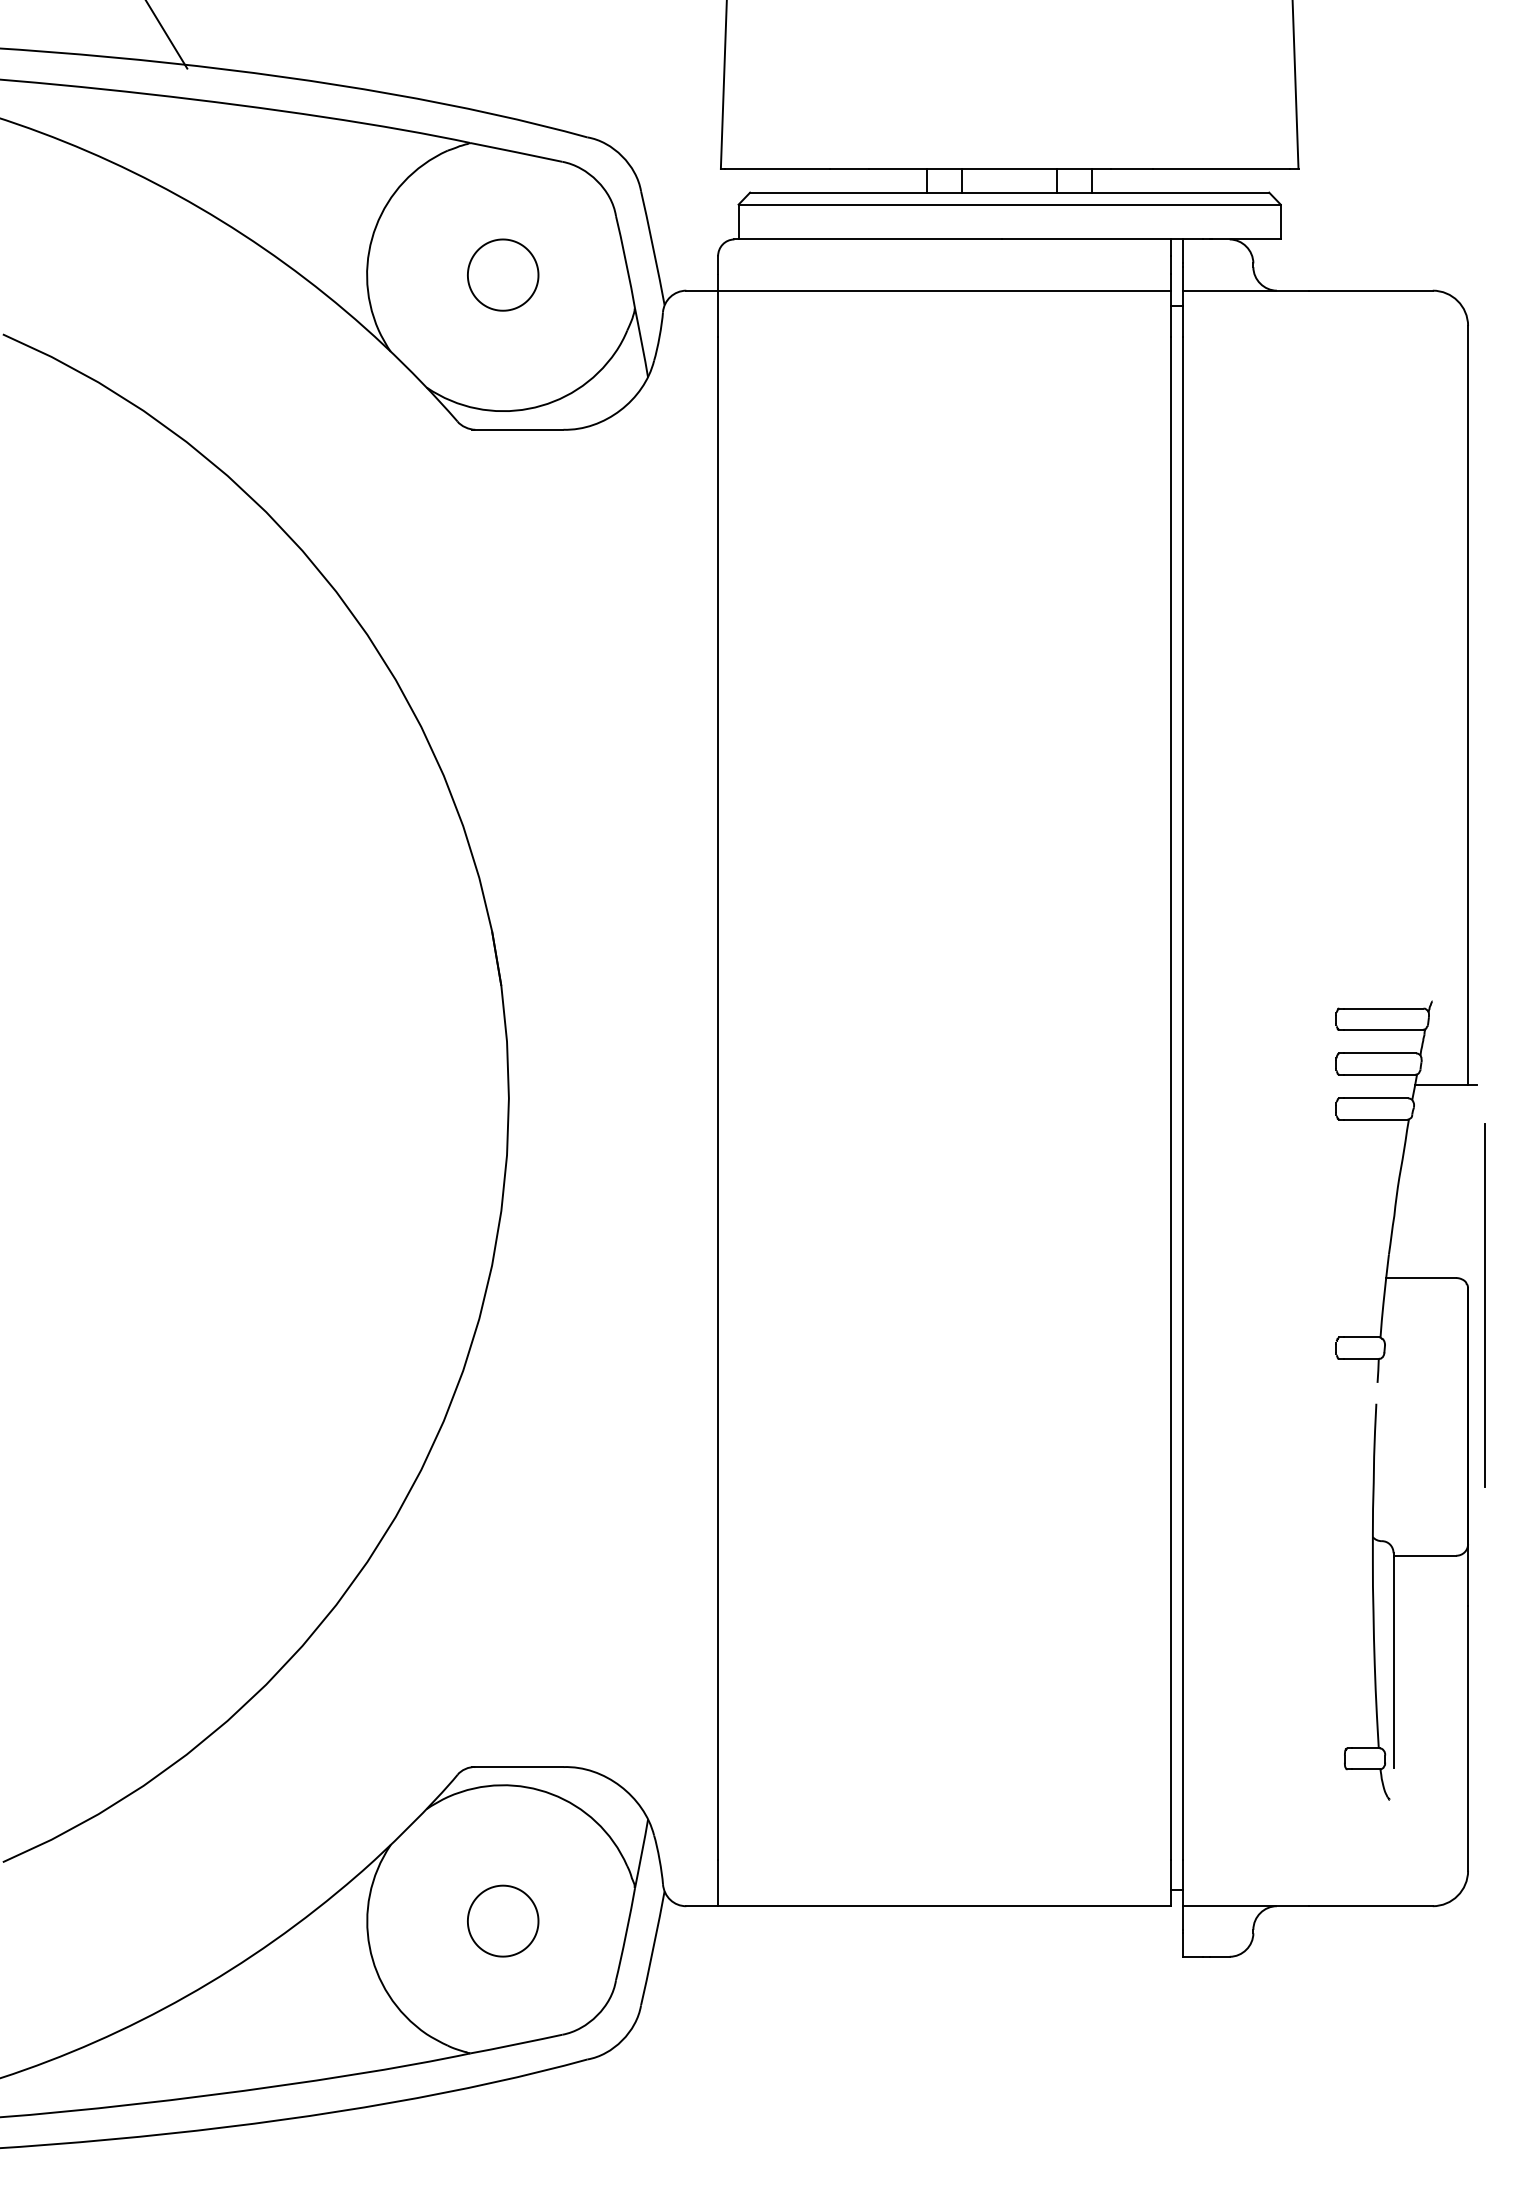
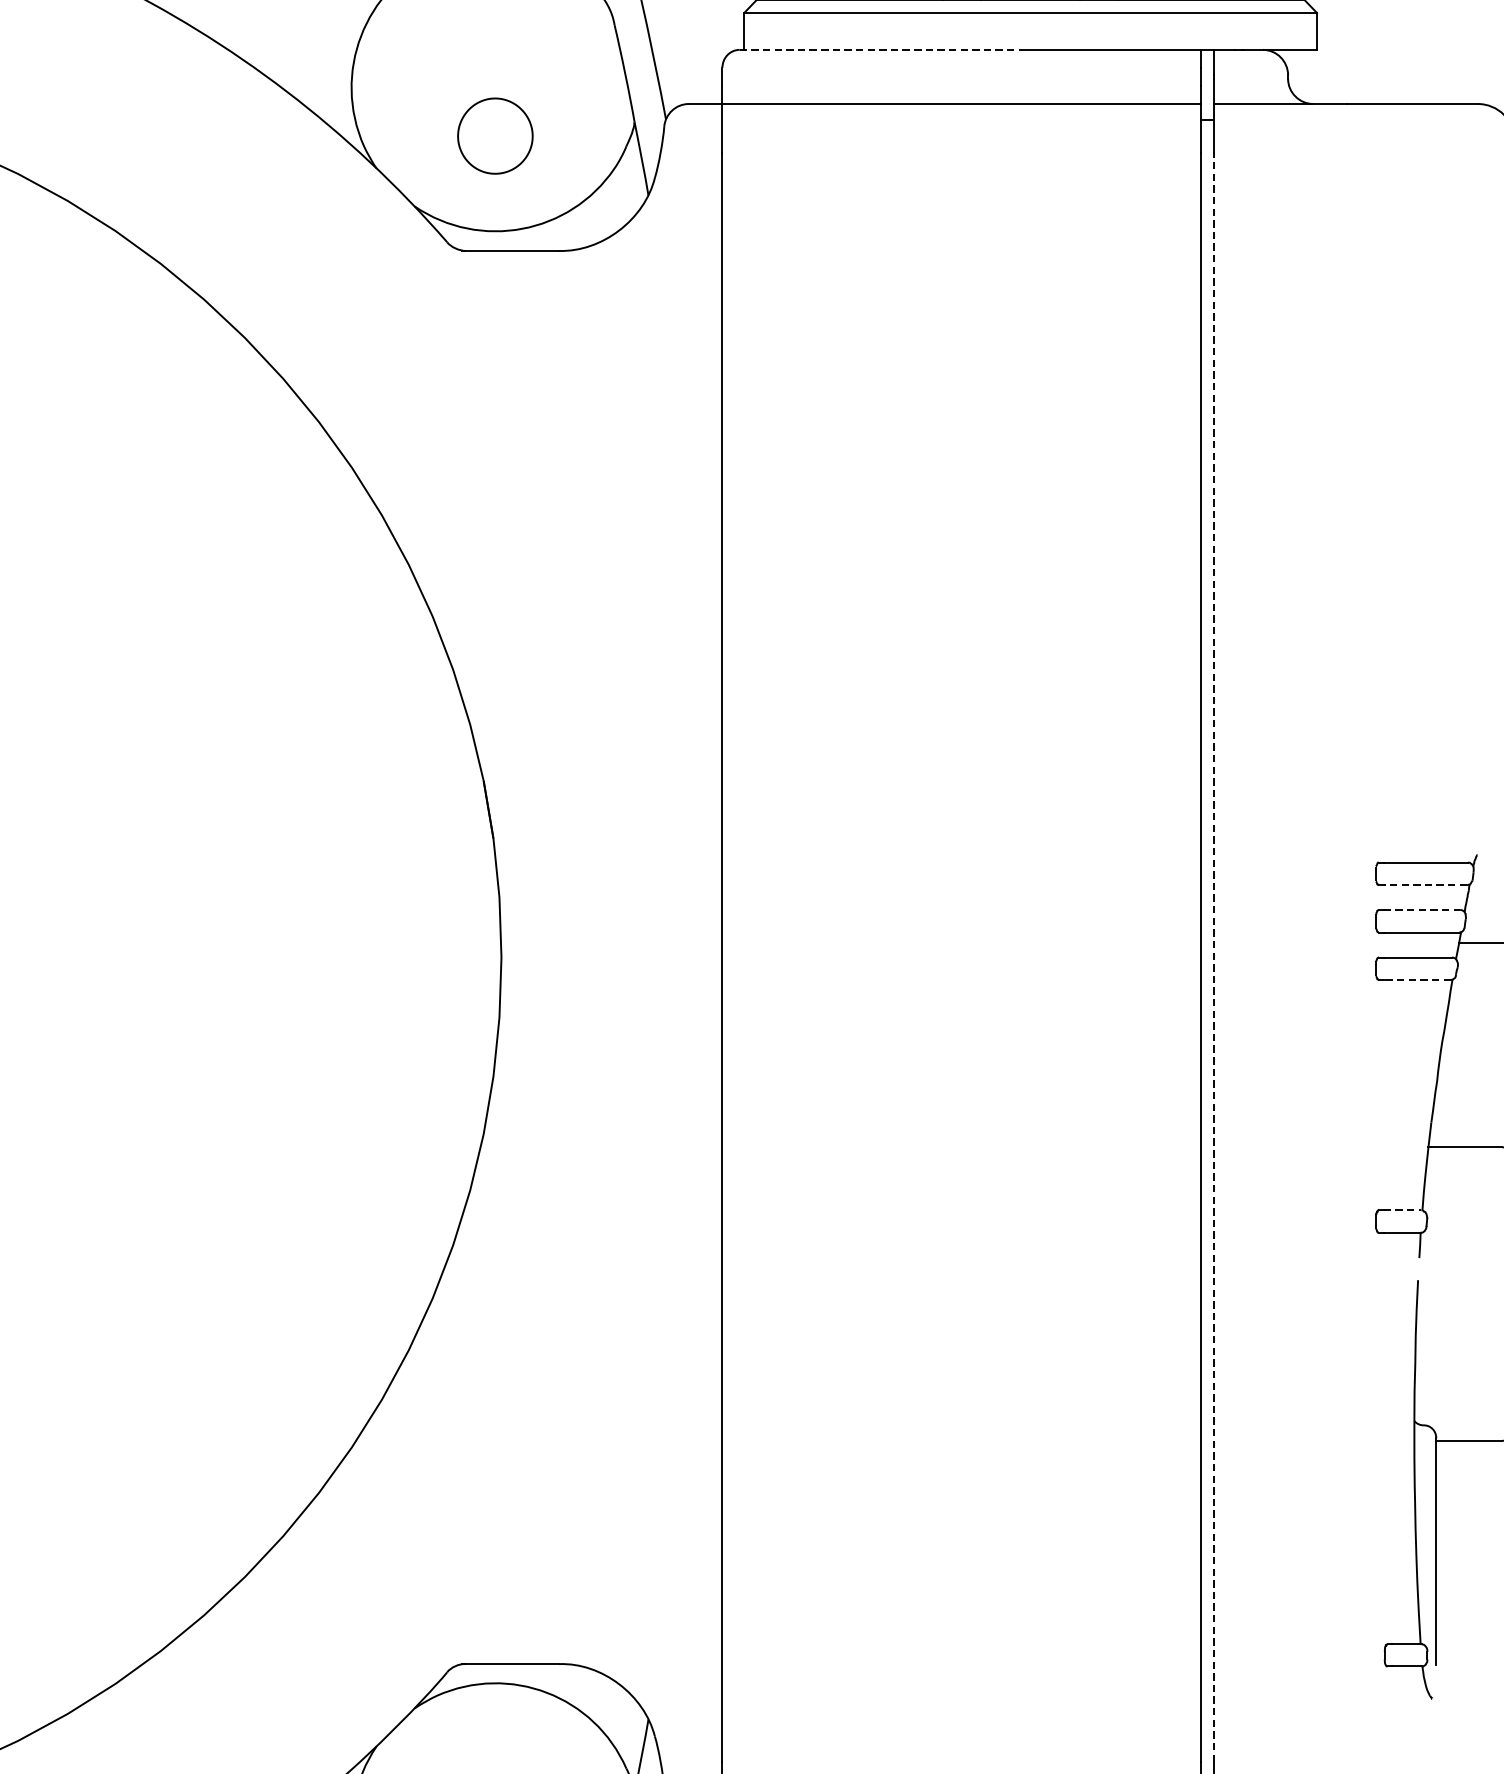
line: (868, 239) -> (881, 49), solid -> dashed
part: (503, 274) -> (495, 135), moved
line: (1382, 1029) -> (1424, 884), solid -> dashed
line: (1380, 1053) -> (1422, 910), solid -> dashed
line: (1183, 1097) -> (1214, 956), solid -> dashed
line: (1375, 1119) -> (1417, 979), solid -> dashed
line: (1361, 1337) -> (1402, 1210), solid -> dashed

